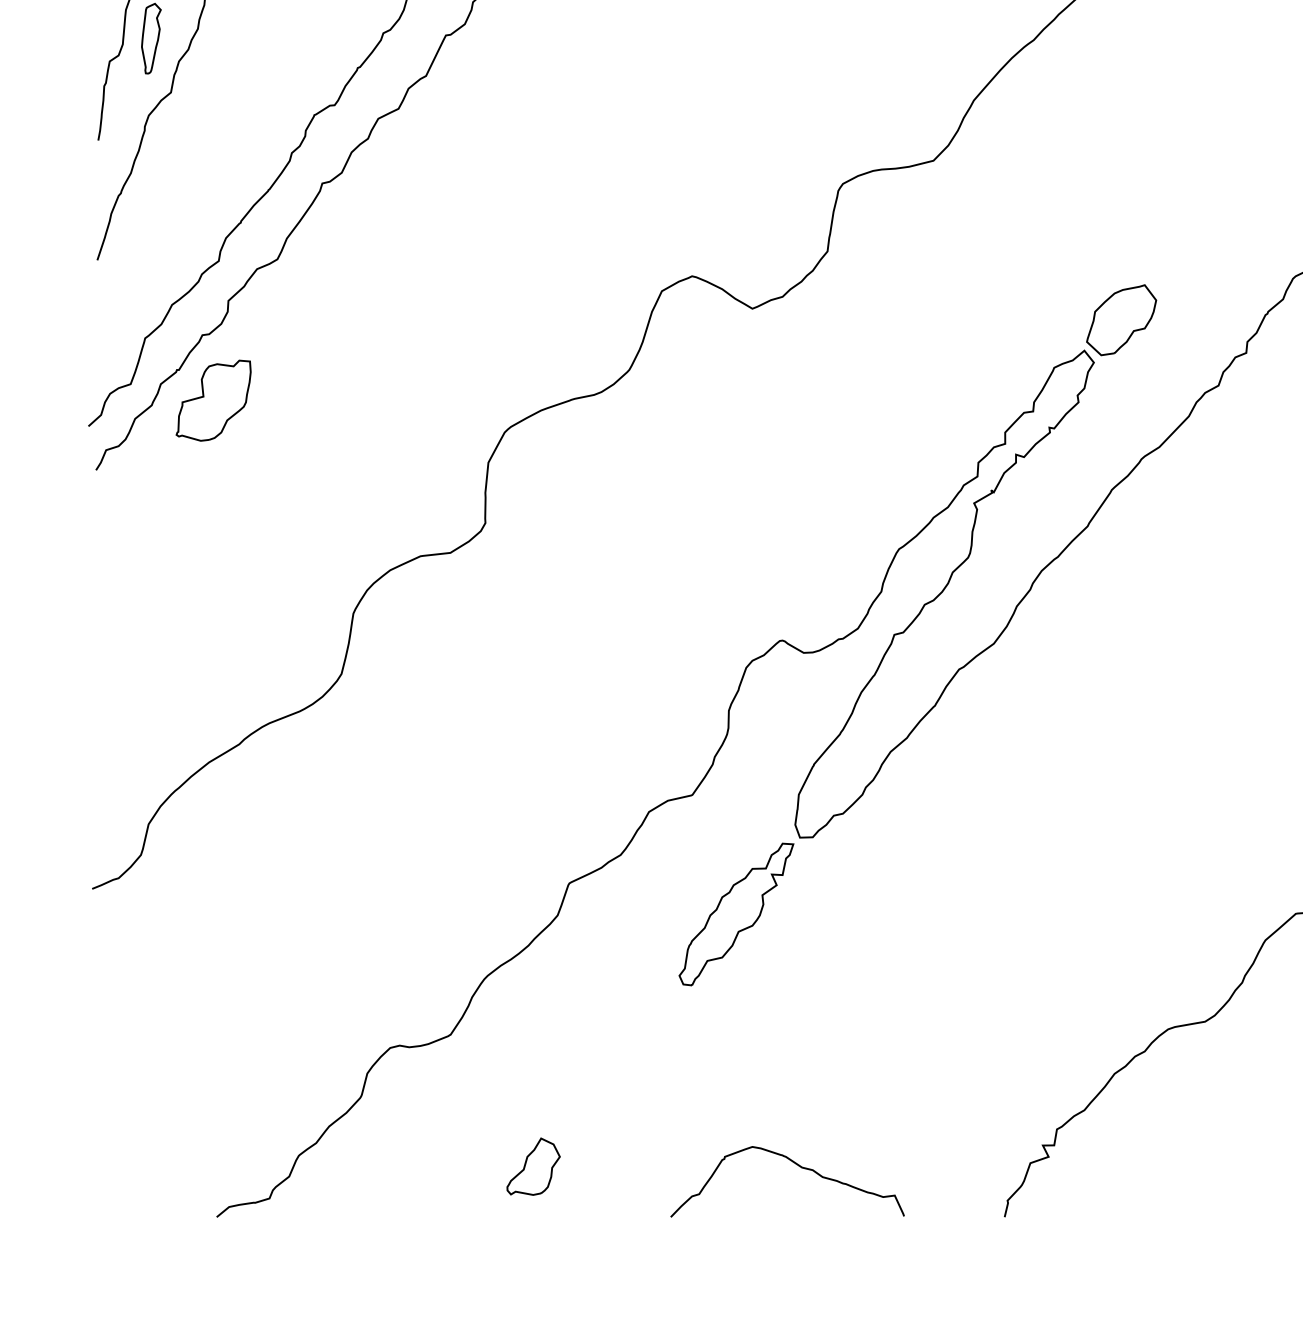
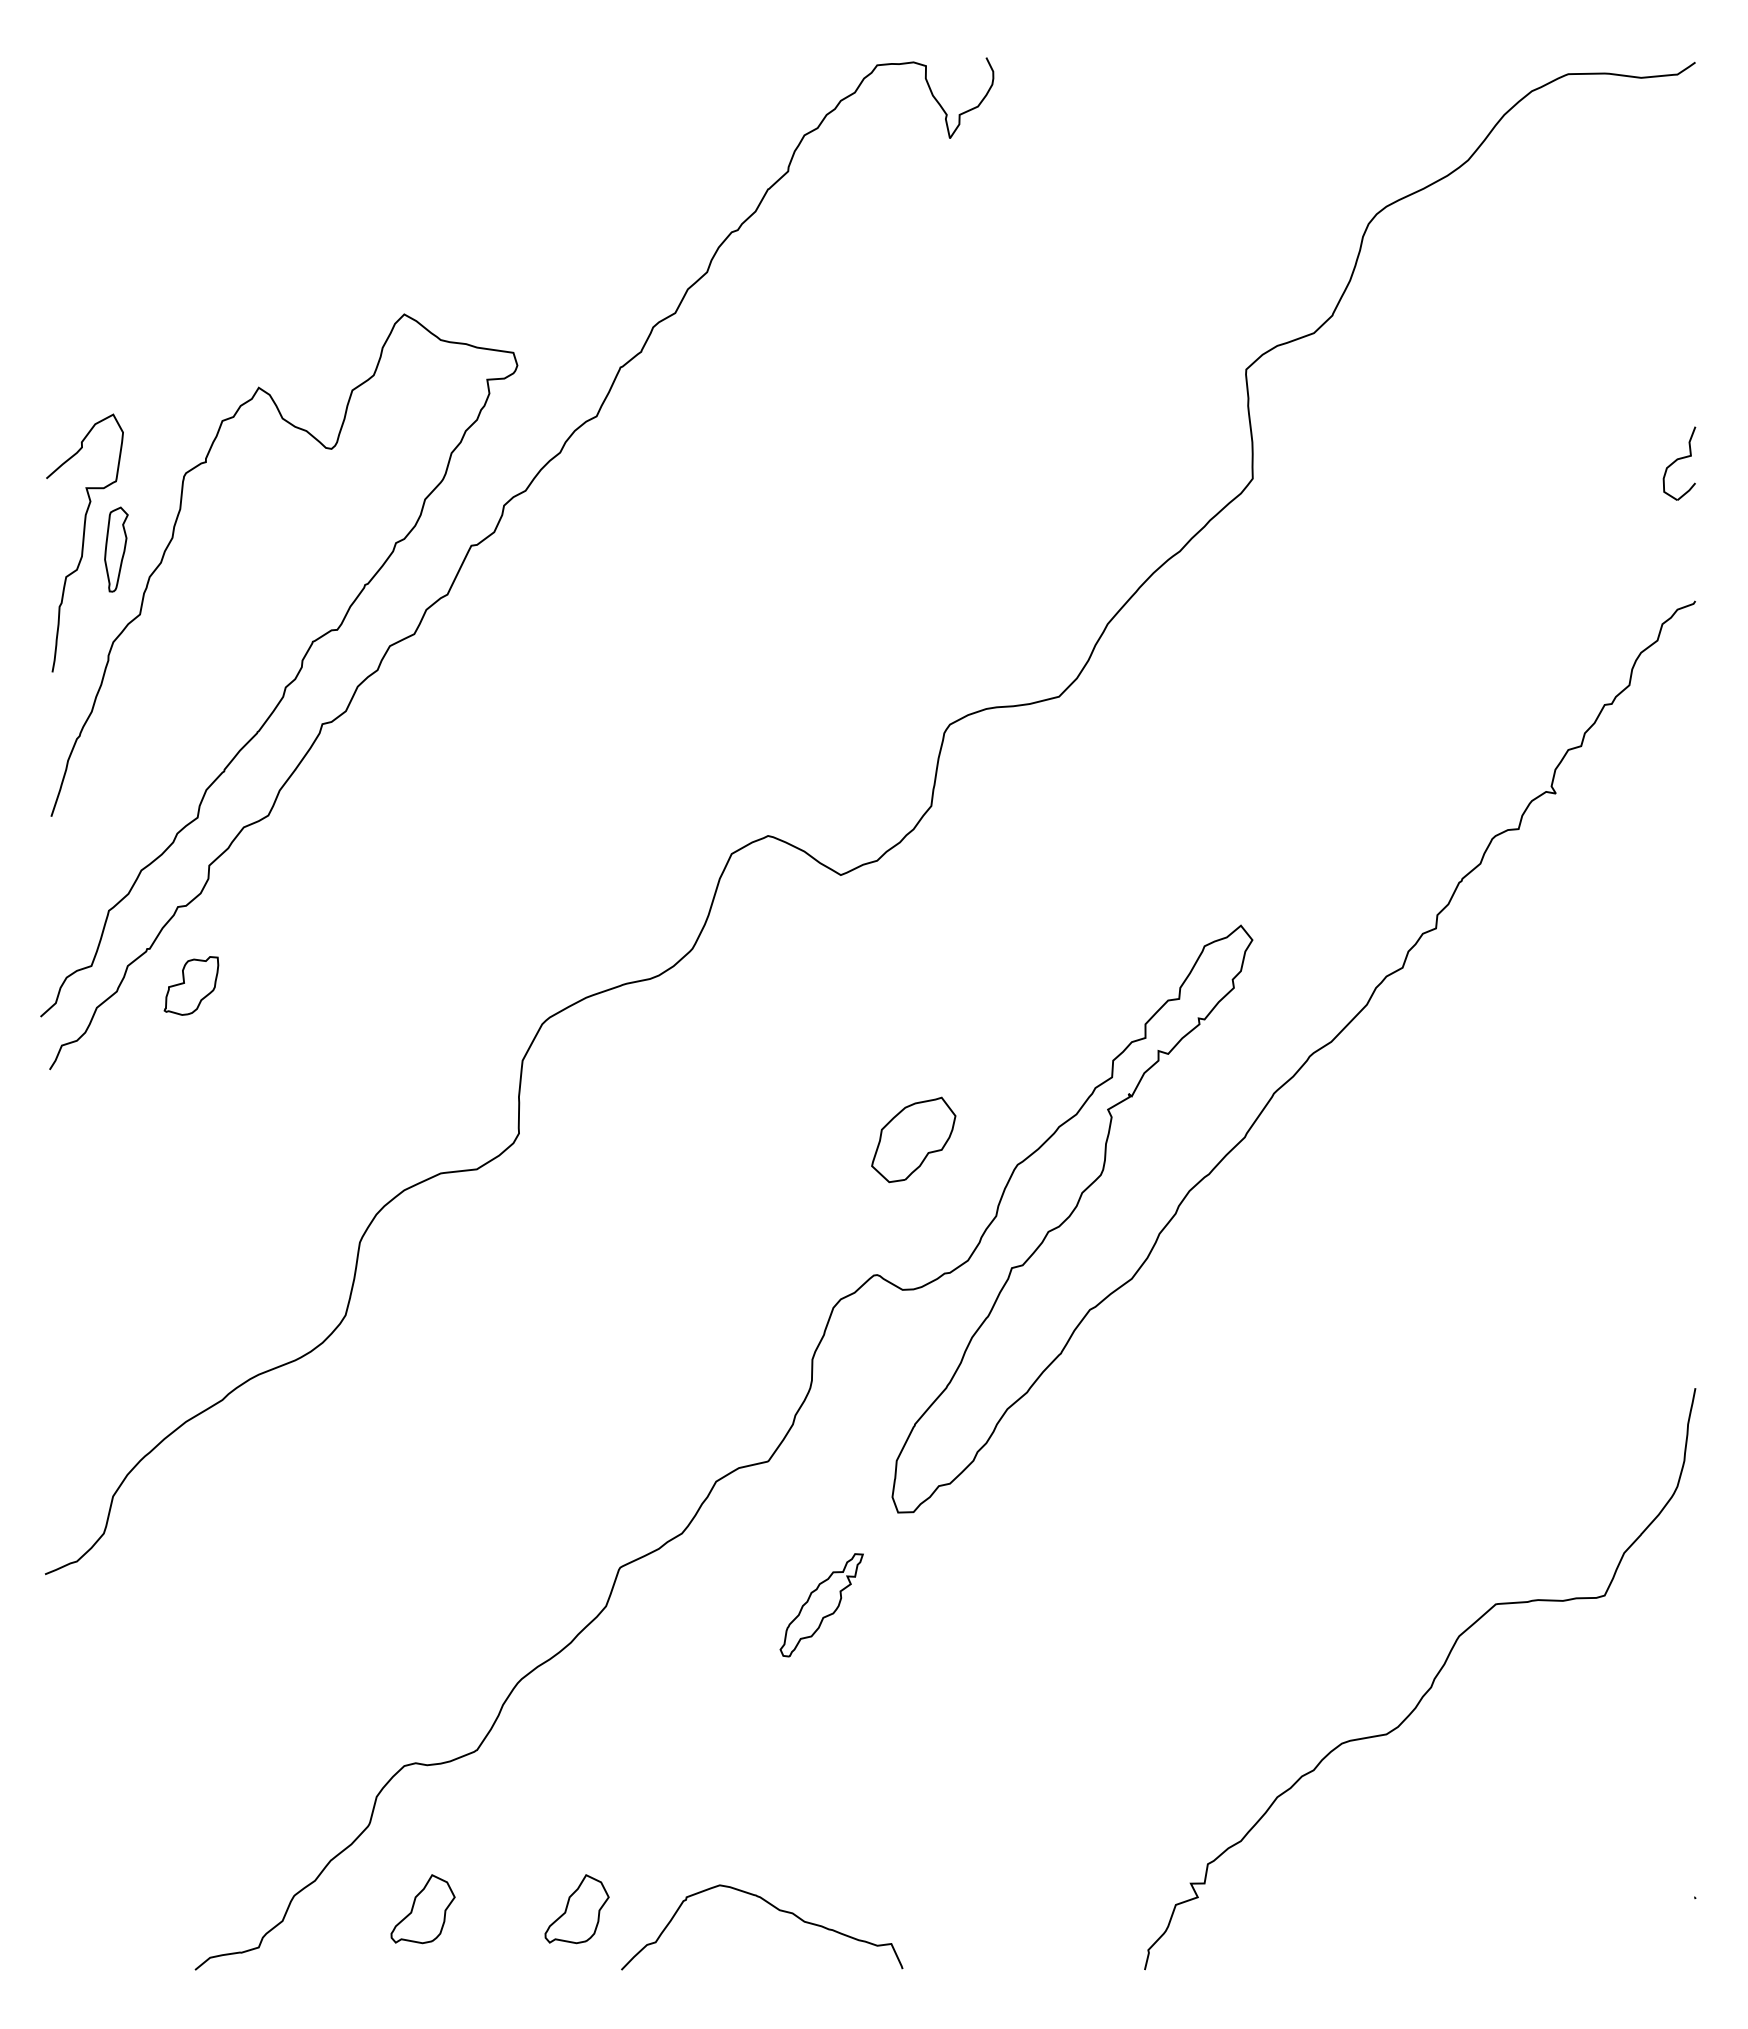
part: (1121, 319) -> (913, 1139), moved
part: (213, 400) -> (191, 985), size x0.6
part: (736, 914) -> (821, 1605), size x0.6
part: (405, 1166) -> (422, 1909), added
curve: (799, 1166) -> (776, 1909), moved

